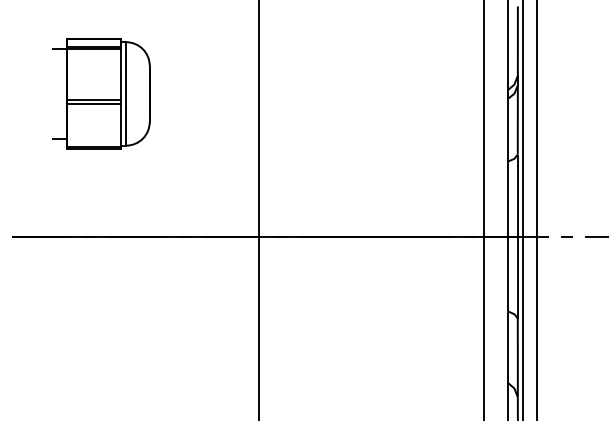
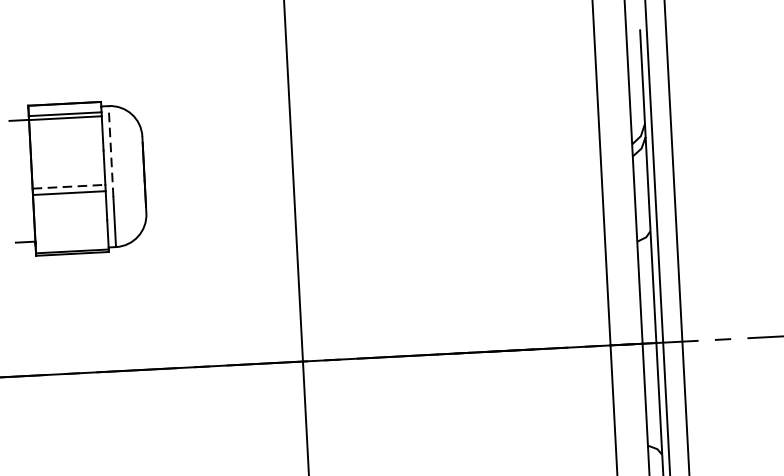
line: (126, 75) -> (111, 151), solid -> dashed
line: (94, 99) -> (69, 186), solid -> dashed

